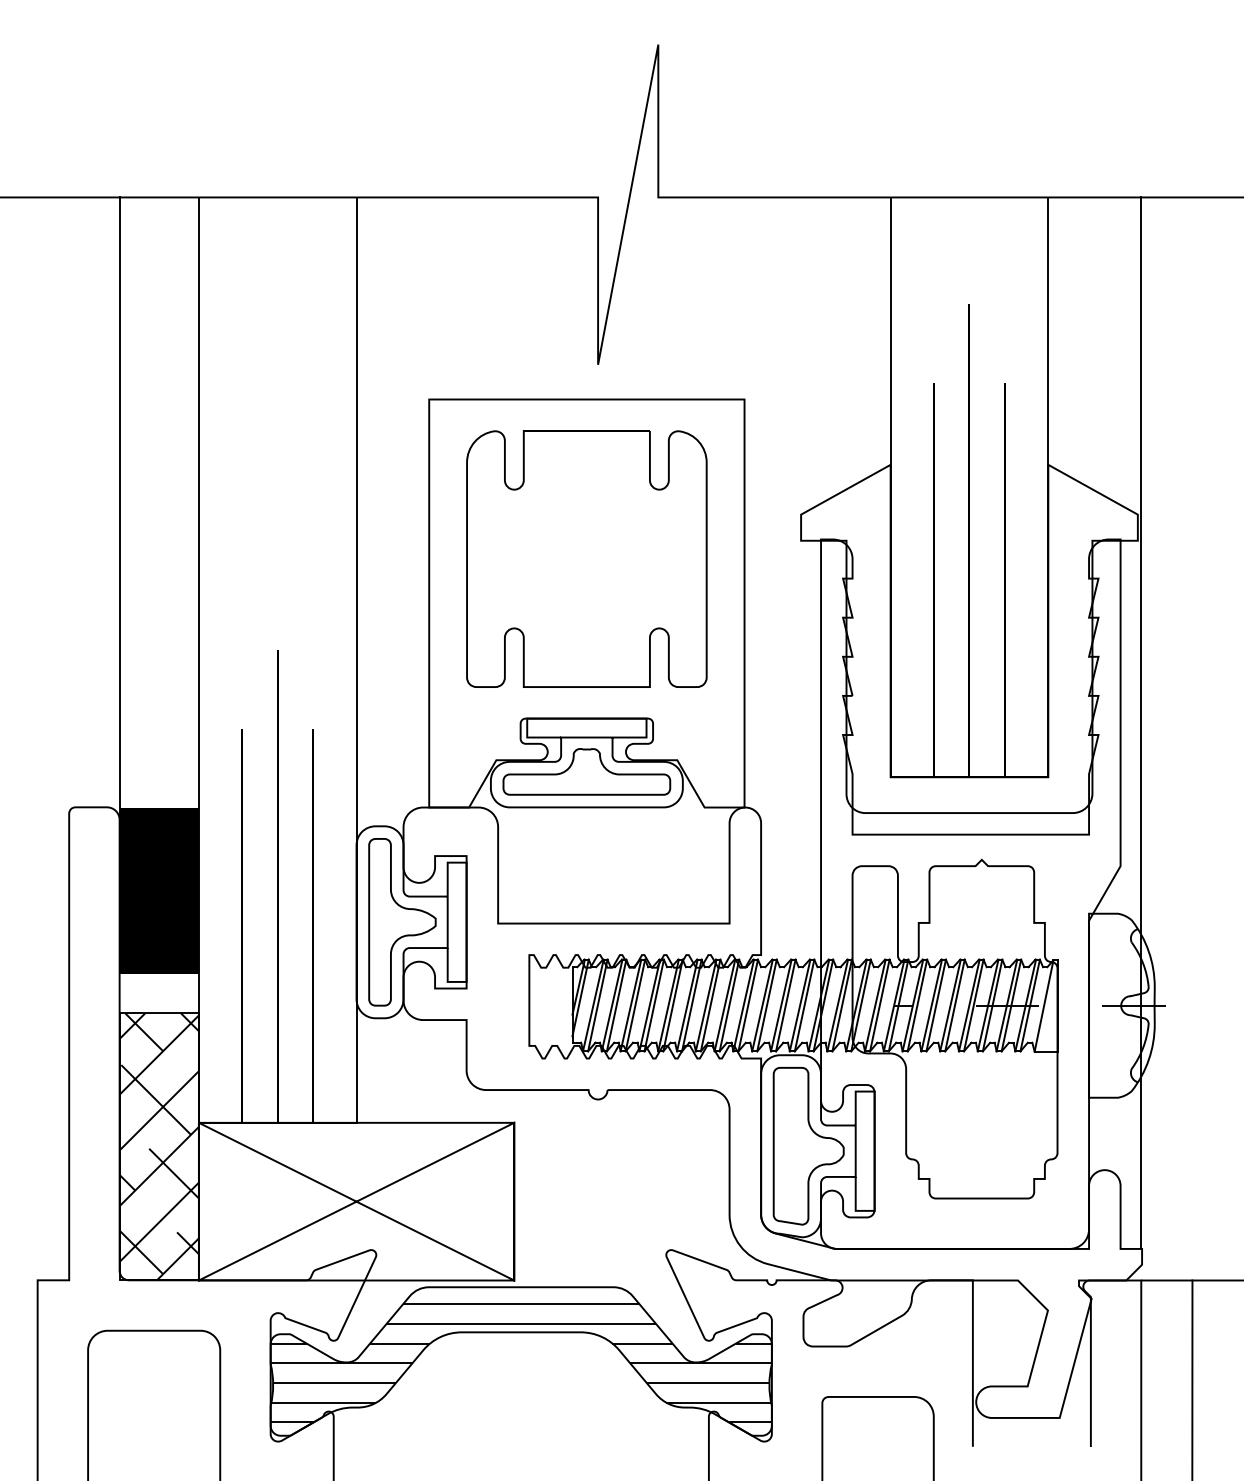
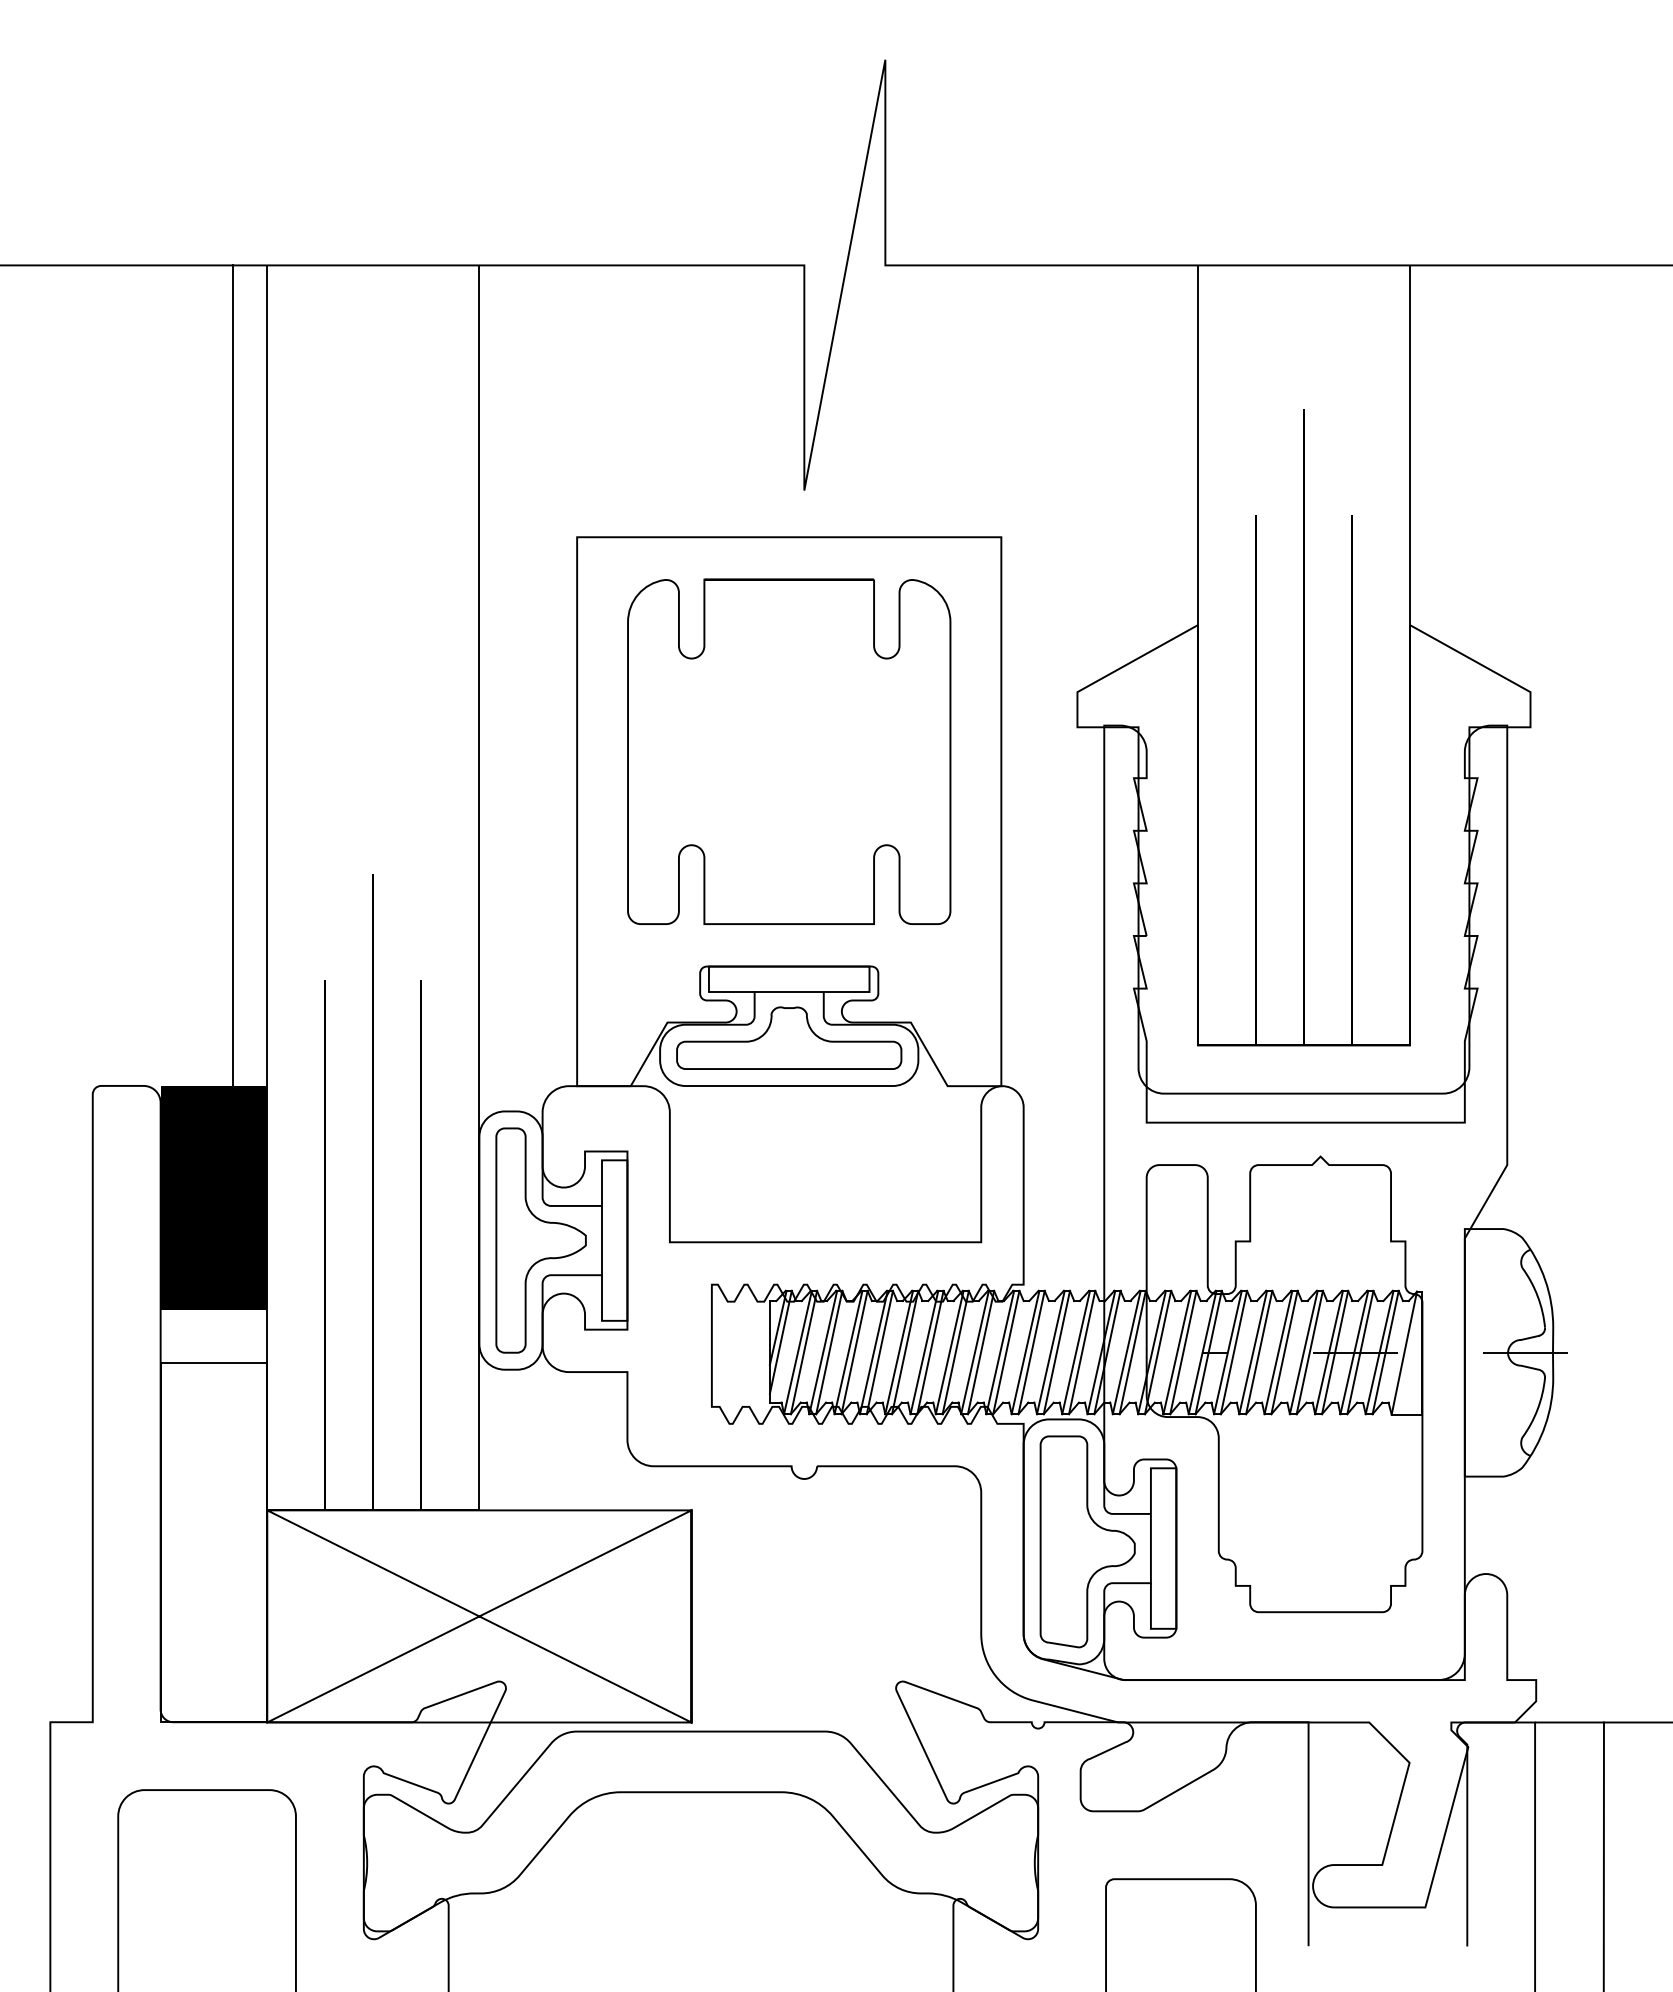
line: (119, 518) -> (232, 697), moved
line: (1141, 723) -> (1535, 972), removed
hatch: (159, 1146) -> (214, 1542), removed
hatch: (520, 1363) -> (700, 1833), removed

